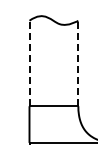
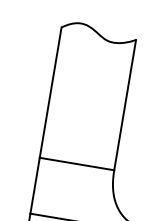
line: (29, 63) -> (50, 92), dashed -> solid
line: (78, 63) -> (125, 105), dashed -> solid

